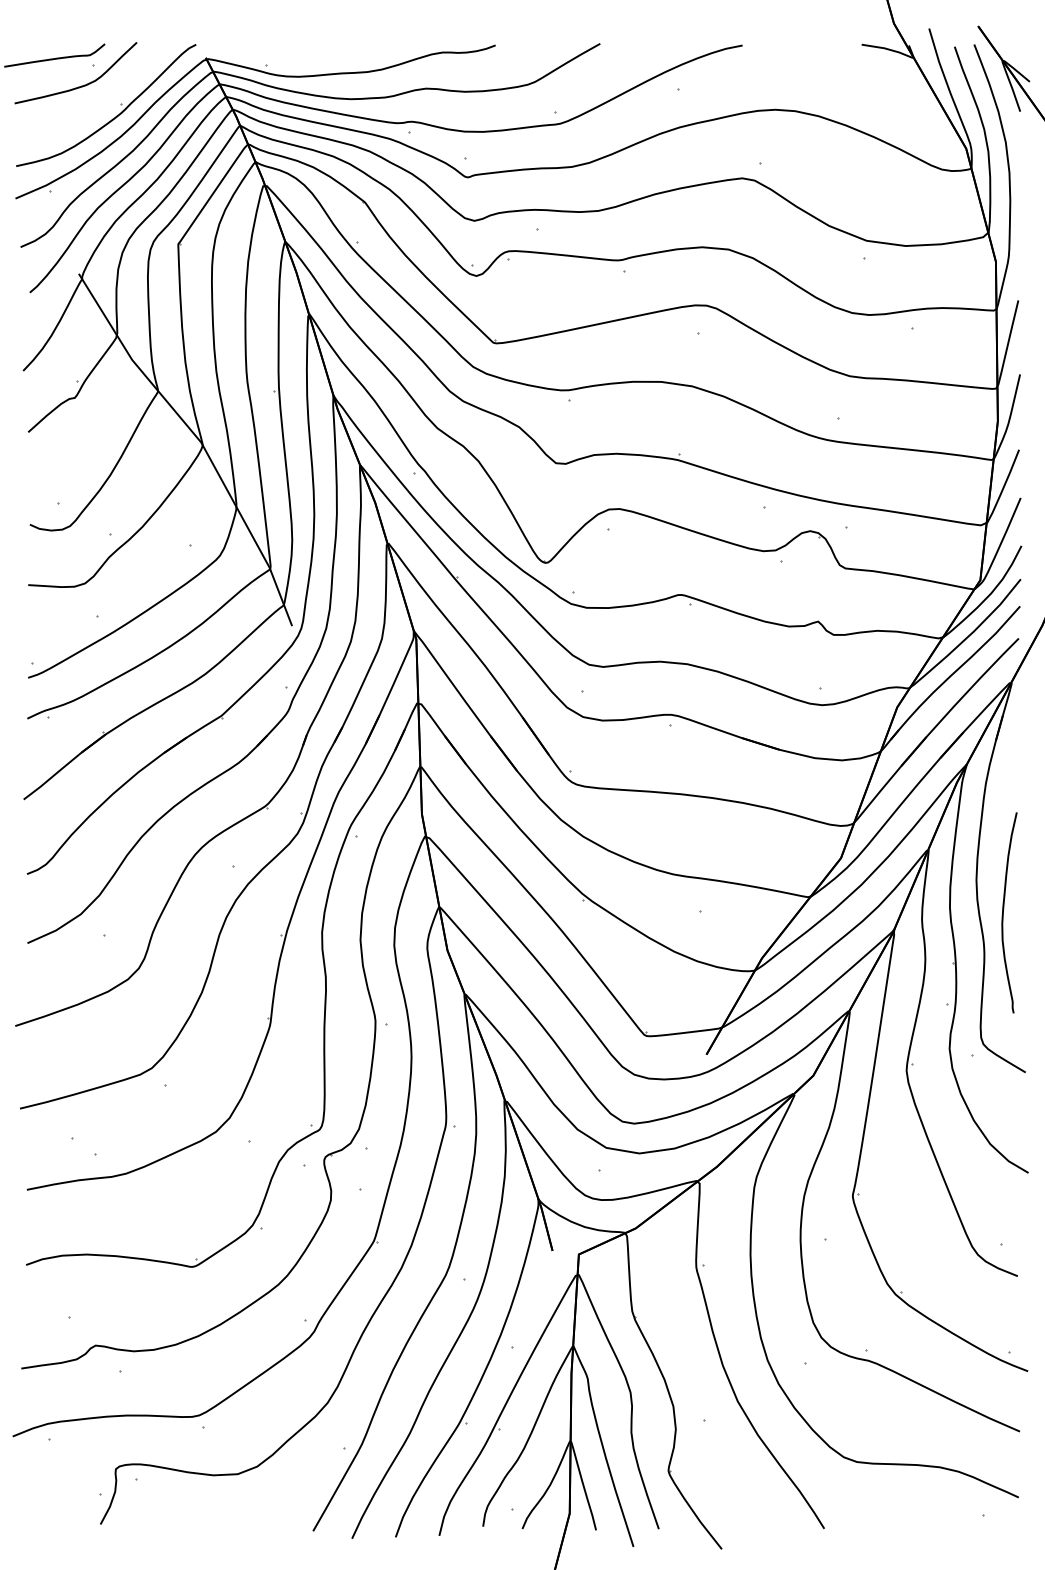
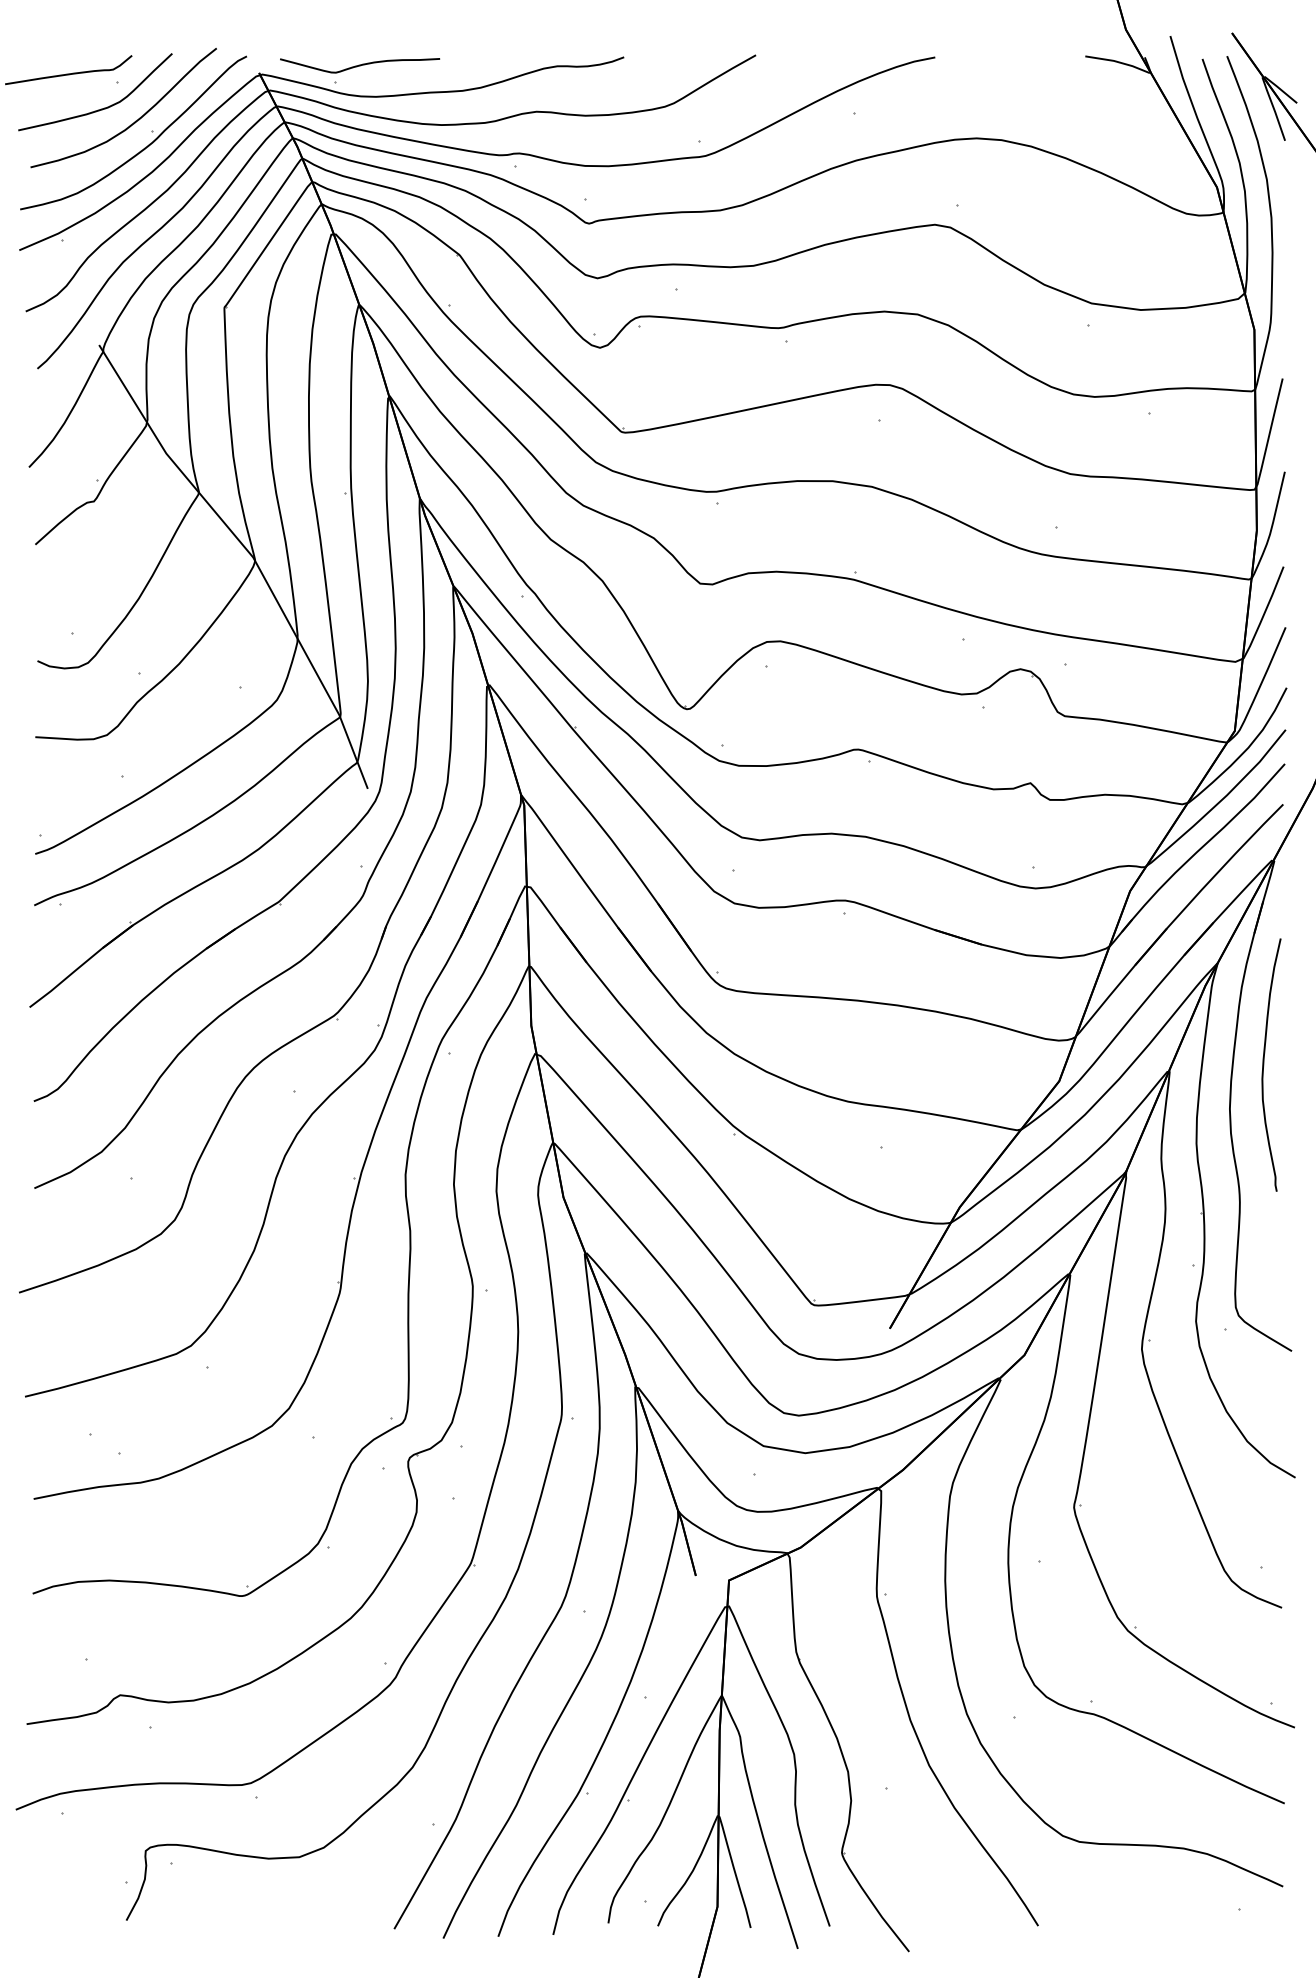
curve: (286, 51) -> (360, 65), added
curve: (107, 95) -> (135, 120), added
curve: (1003, 912) -> (1264, 1064), moved

